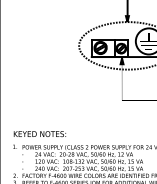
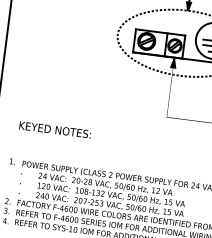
text: (39, 133) -> (54, 129), moved

